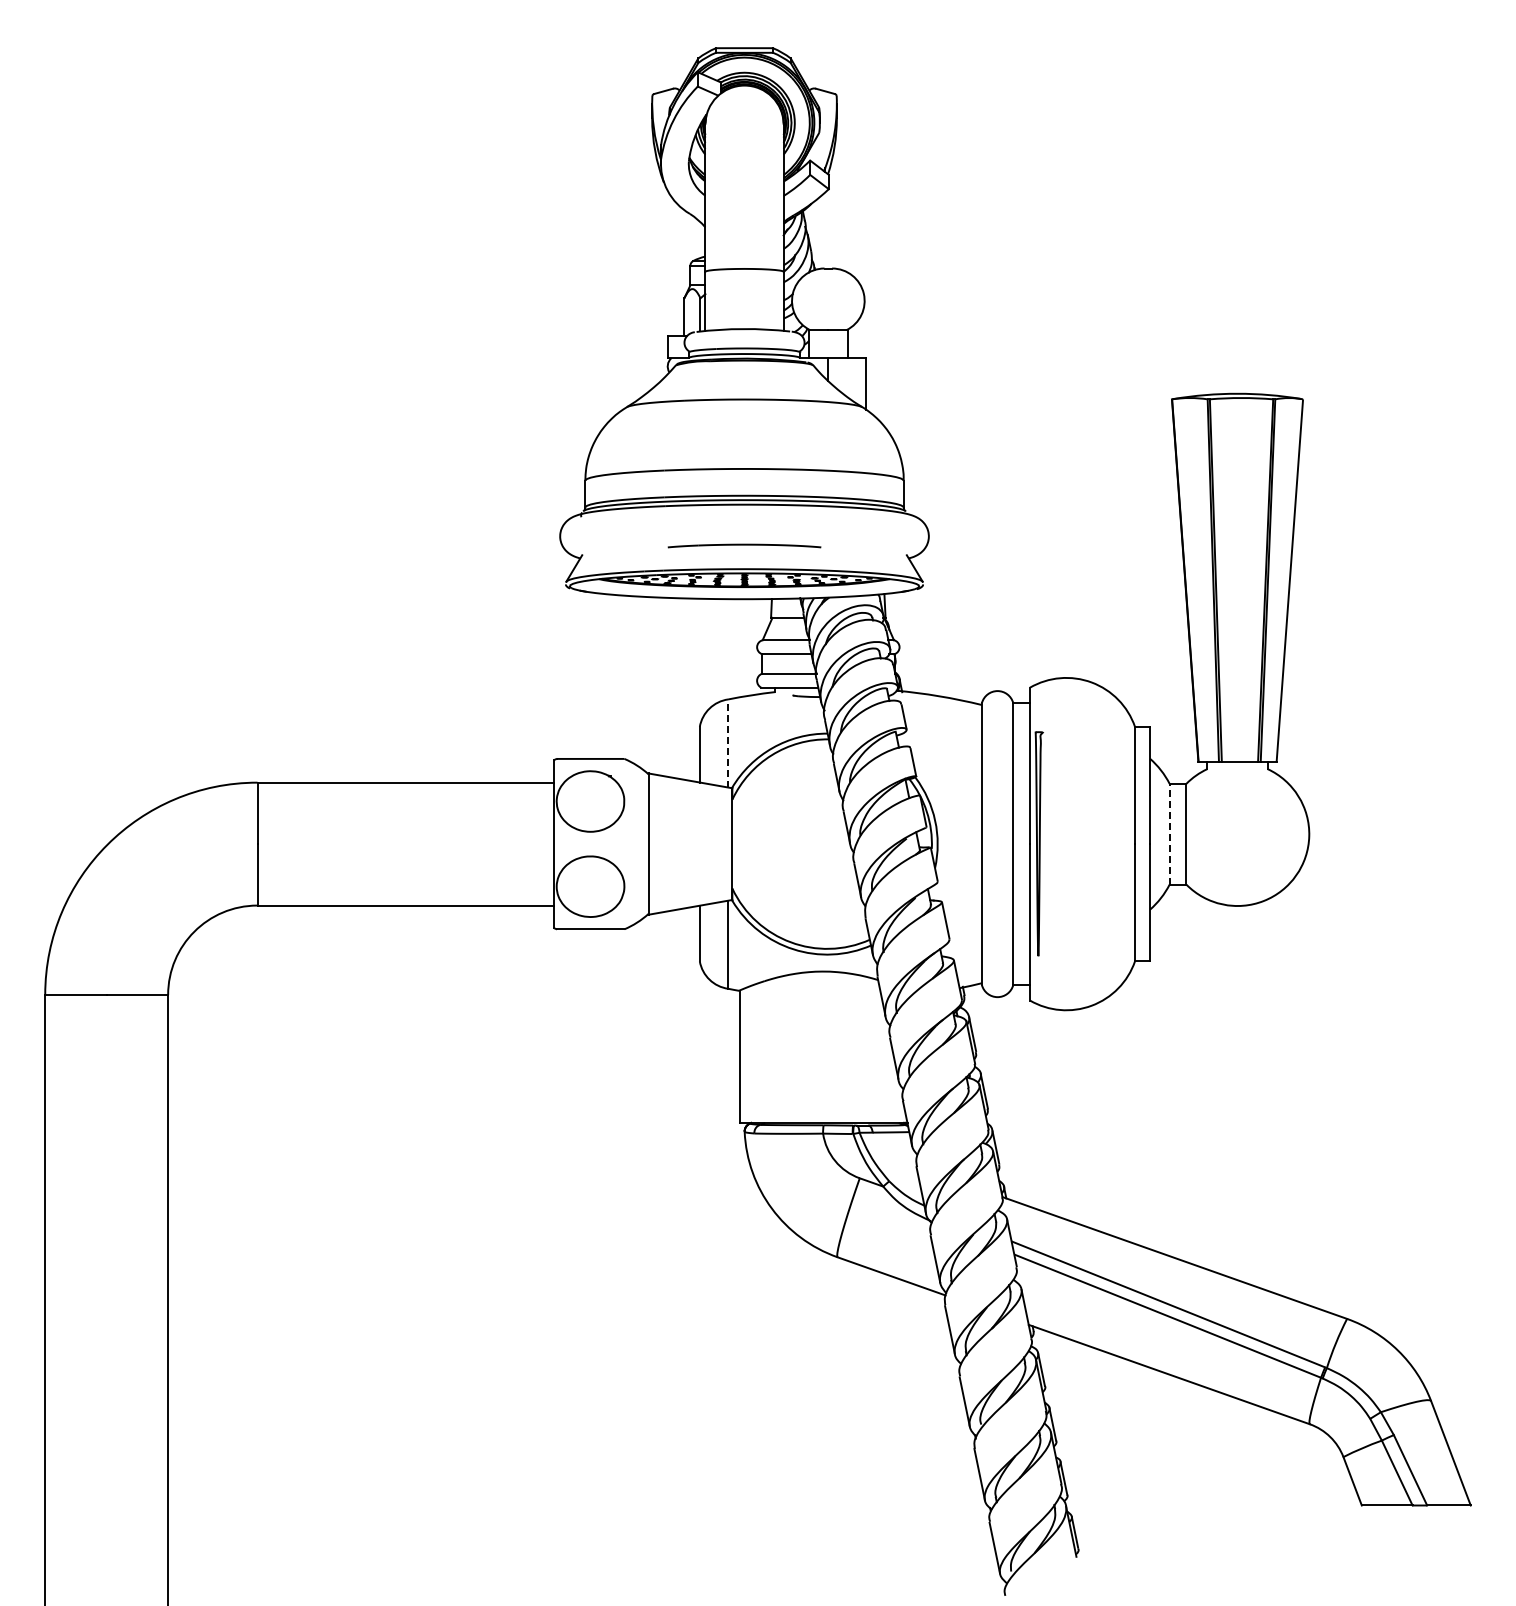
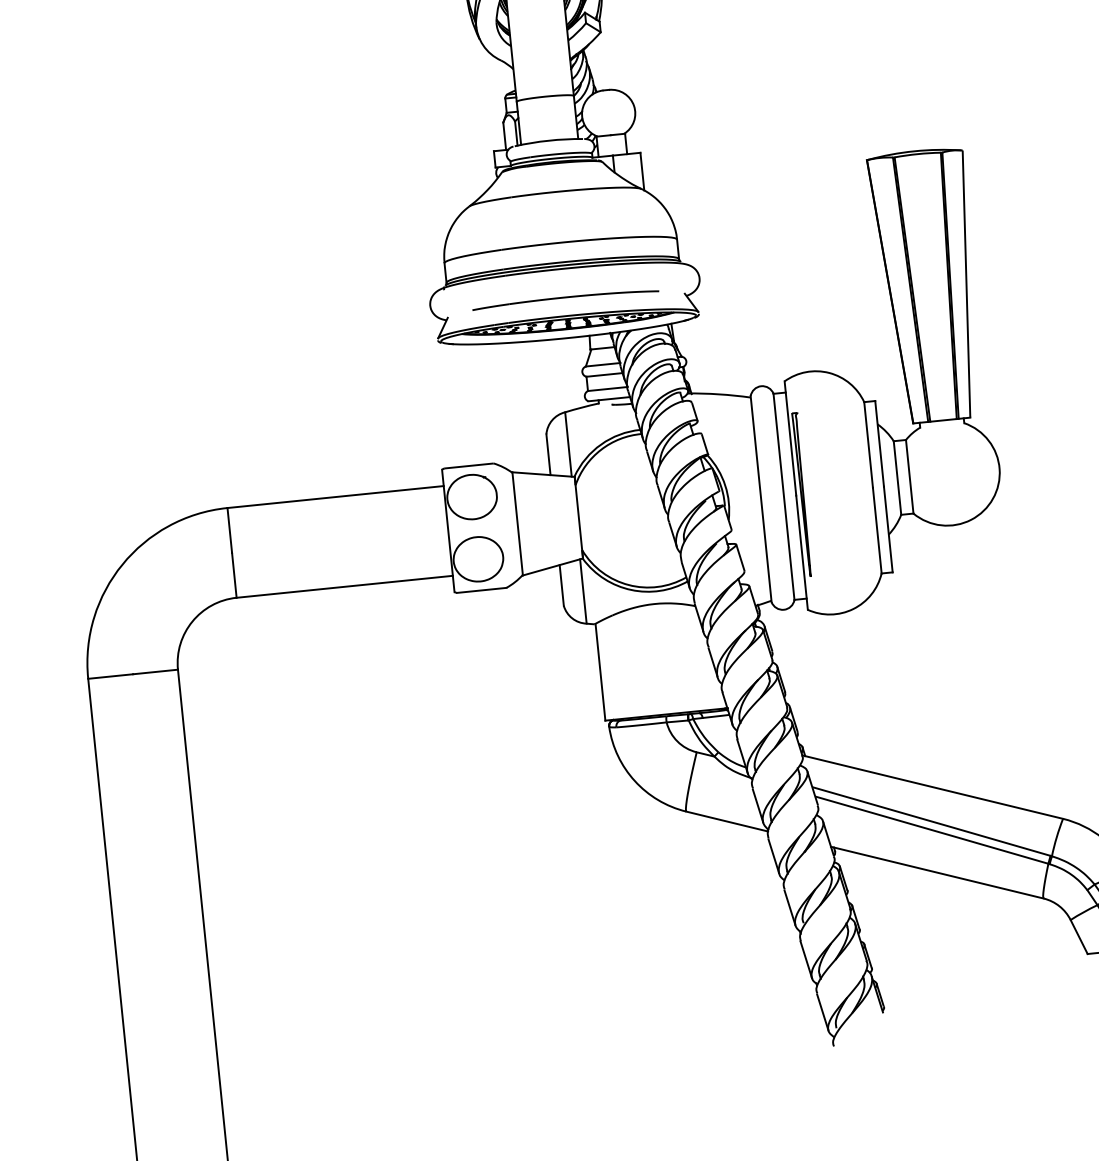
part: (744, 545) -> (565, 298), size x1.67
line: (728, 743) -> (568, 444), dashed -> solid
line: (1169, 833) -> (897, 477), dashed -> solid

